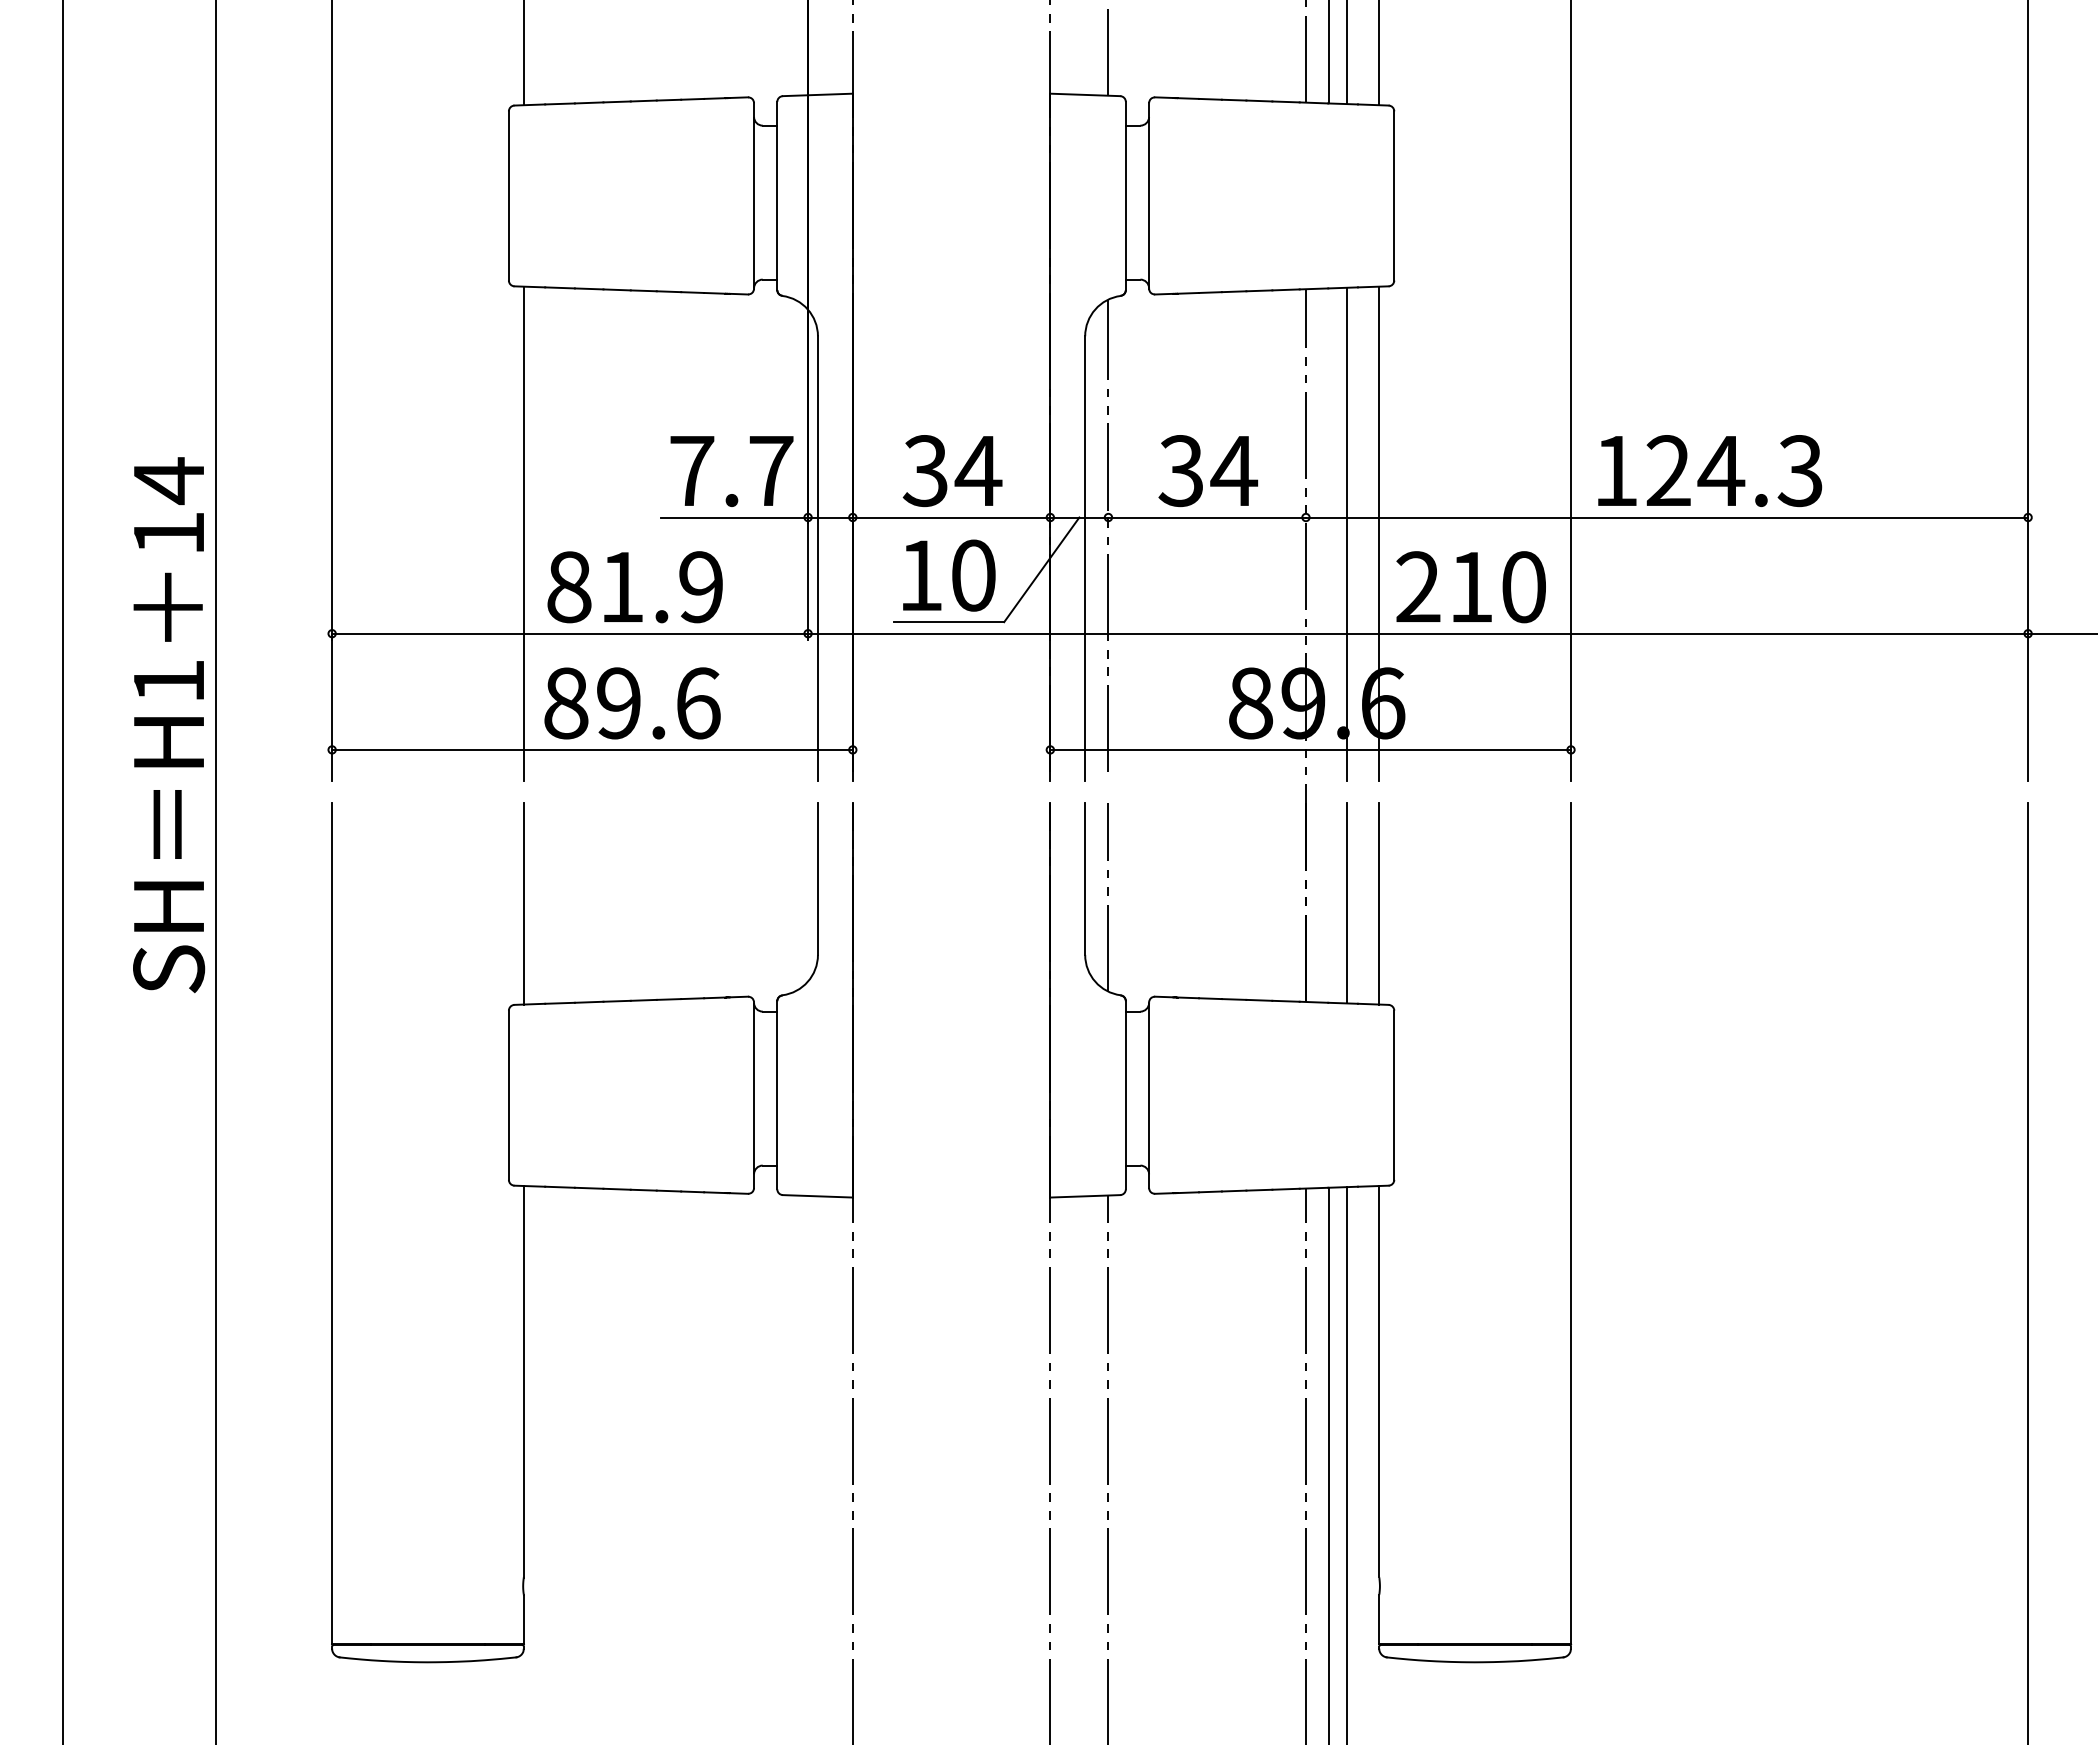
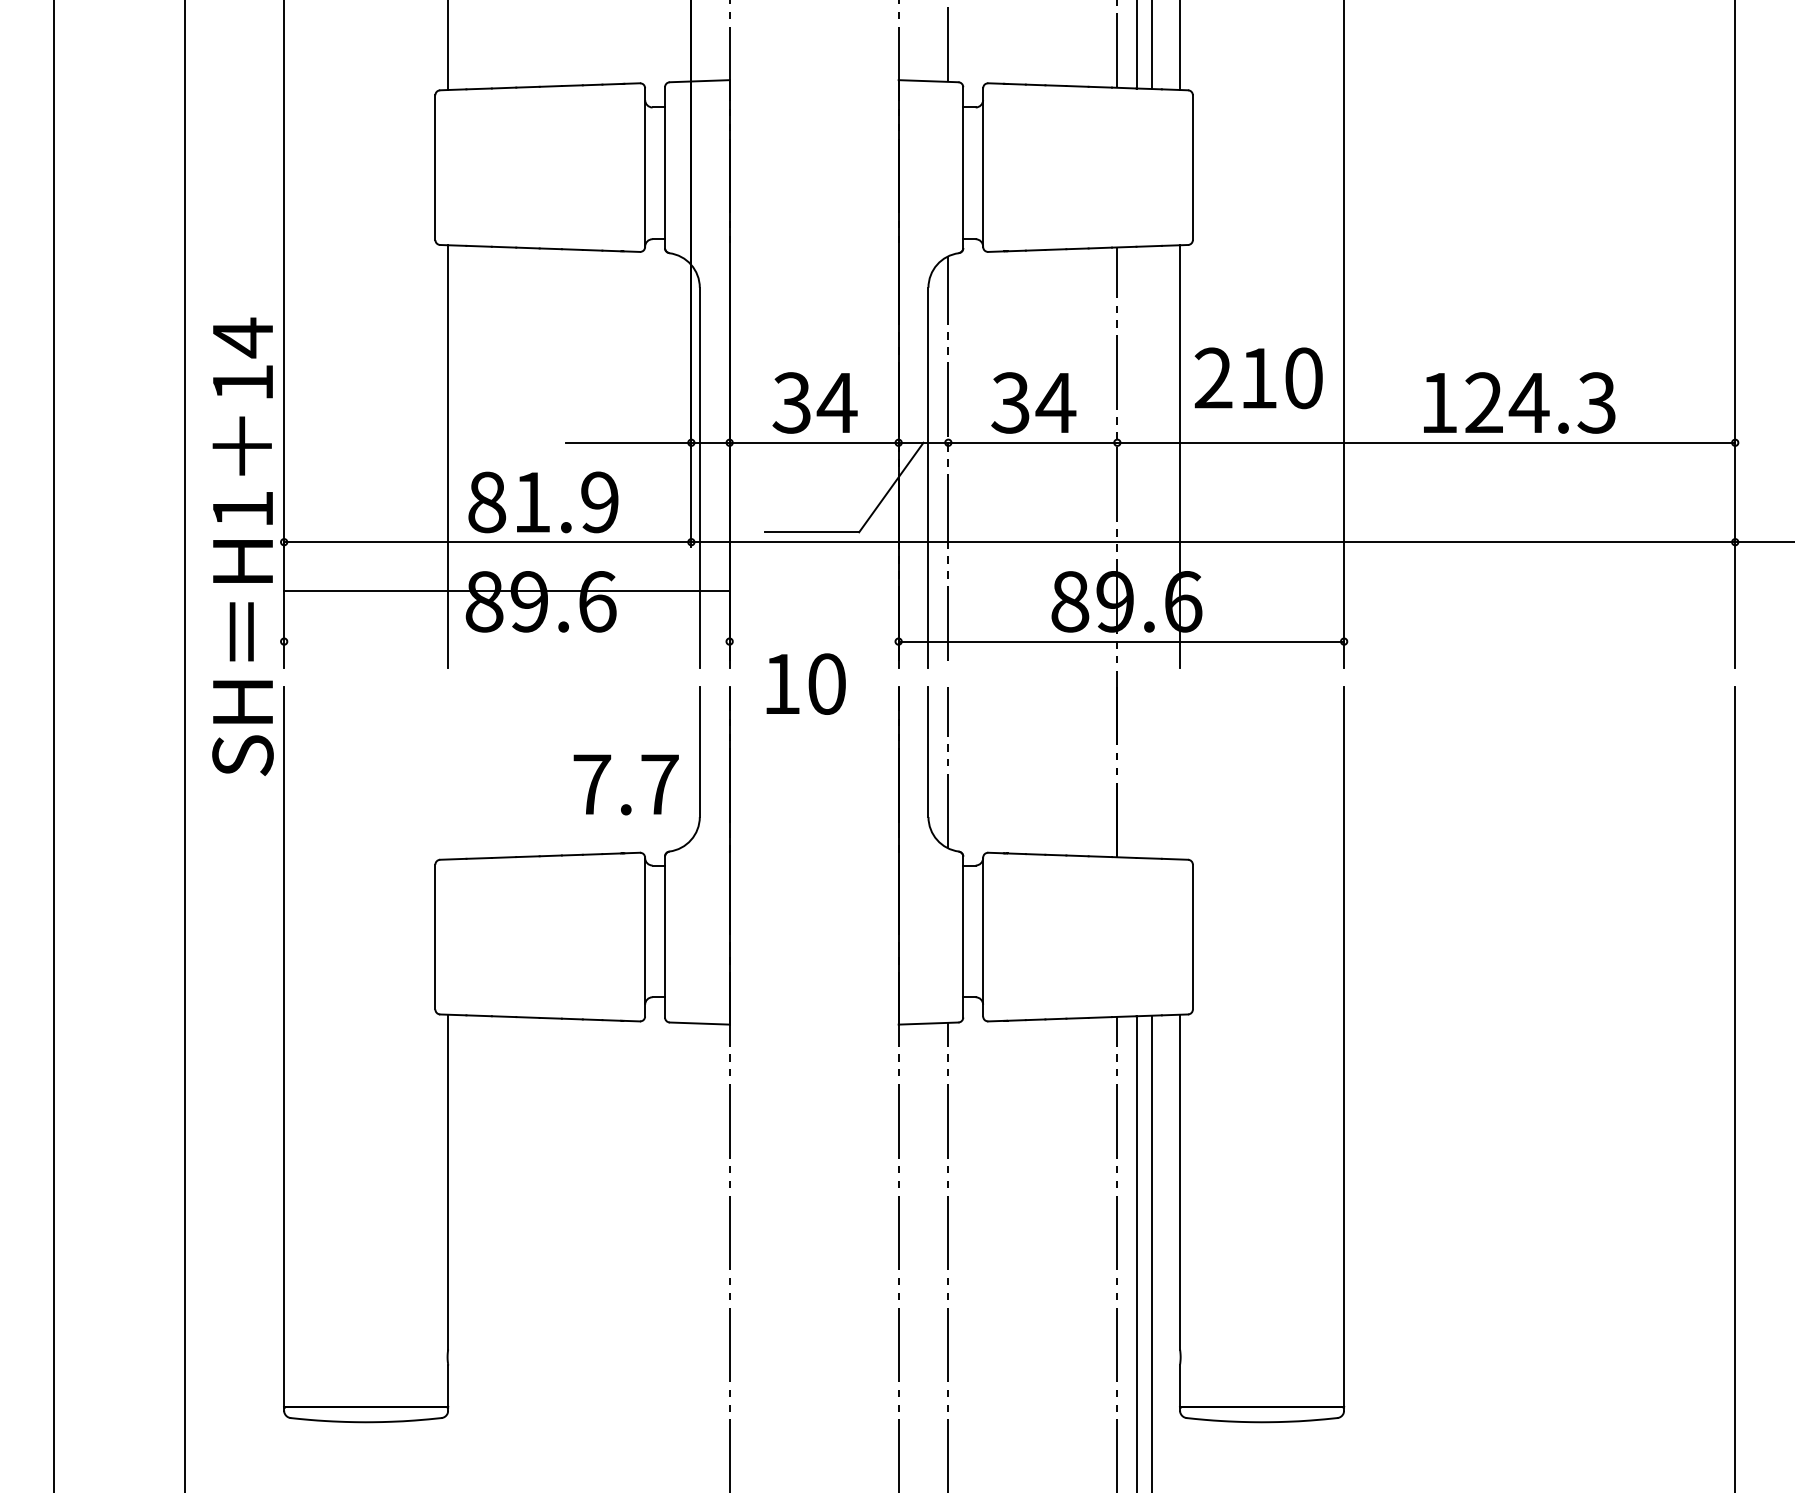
text: (731, 471) -> (625, 785), moved
text: (1710, 471) -> (1519, 403), moved
line: (1346, 534) -> (1152, 457), removed
text: (949, 575) -> (806, 684), moved
text: (1470, 587) -> (1258, 378), moved
text: (169, 725) -> (243, 547), moved
line: (592, 749) -> (506, 590), moved
line: (1346, 902) -> (1152, 772), removed
line: (523, 903) -> (447, 773), removed
line: (1379, 903) -> (1180, 773), removed

